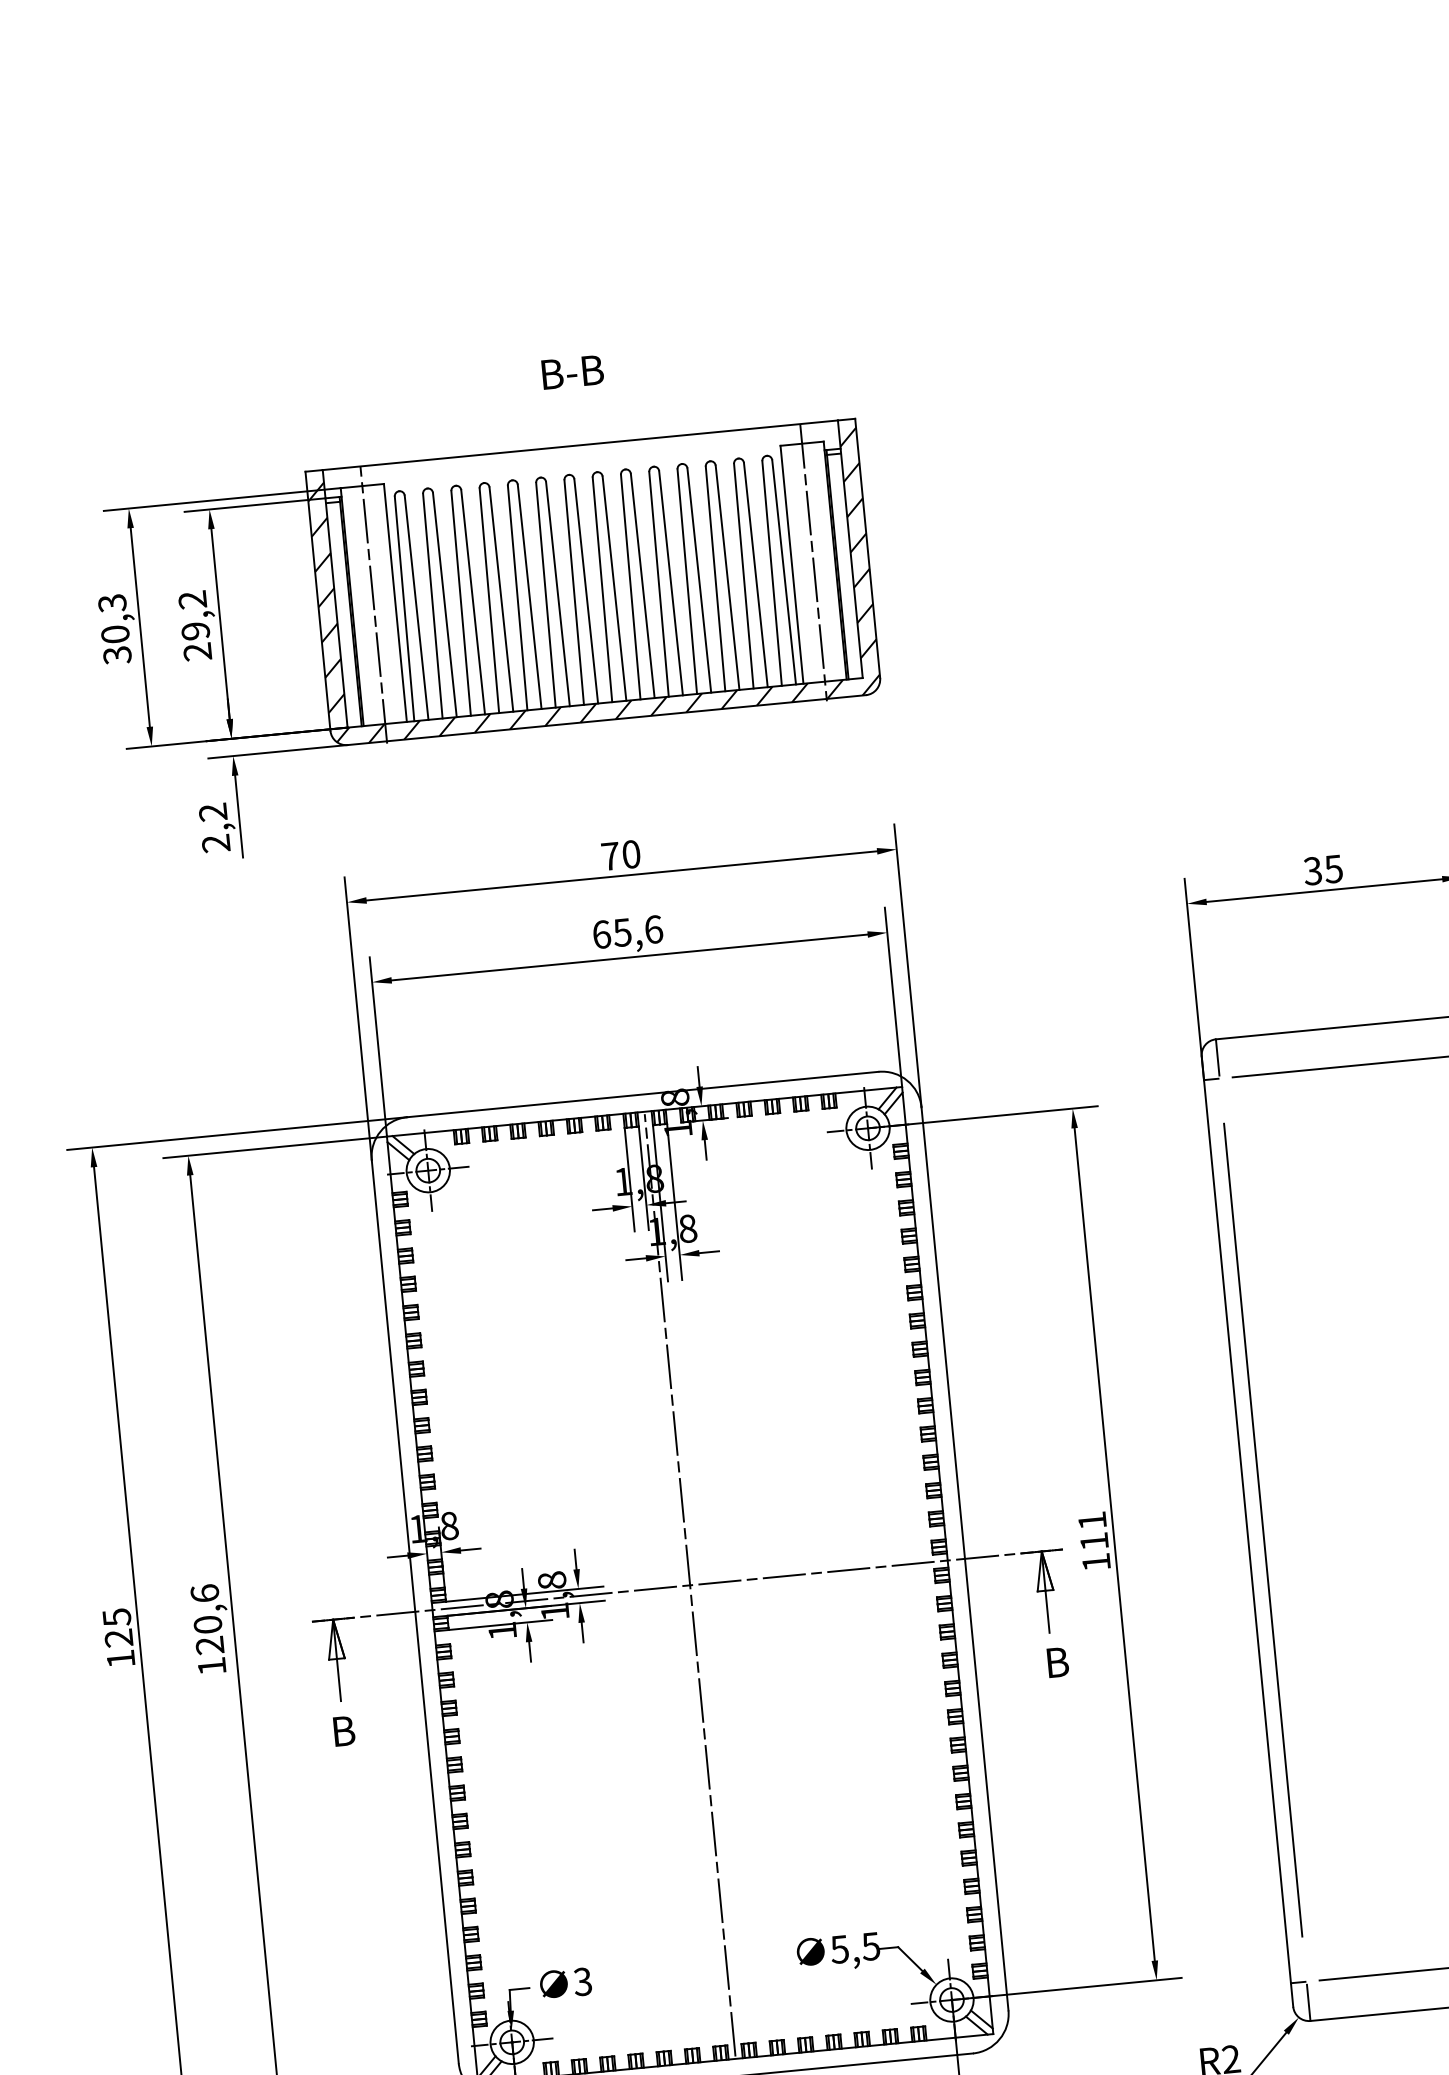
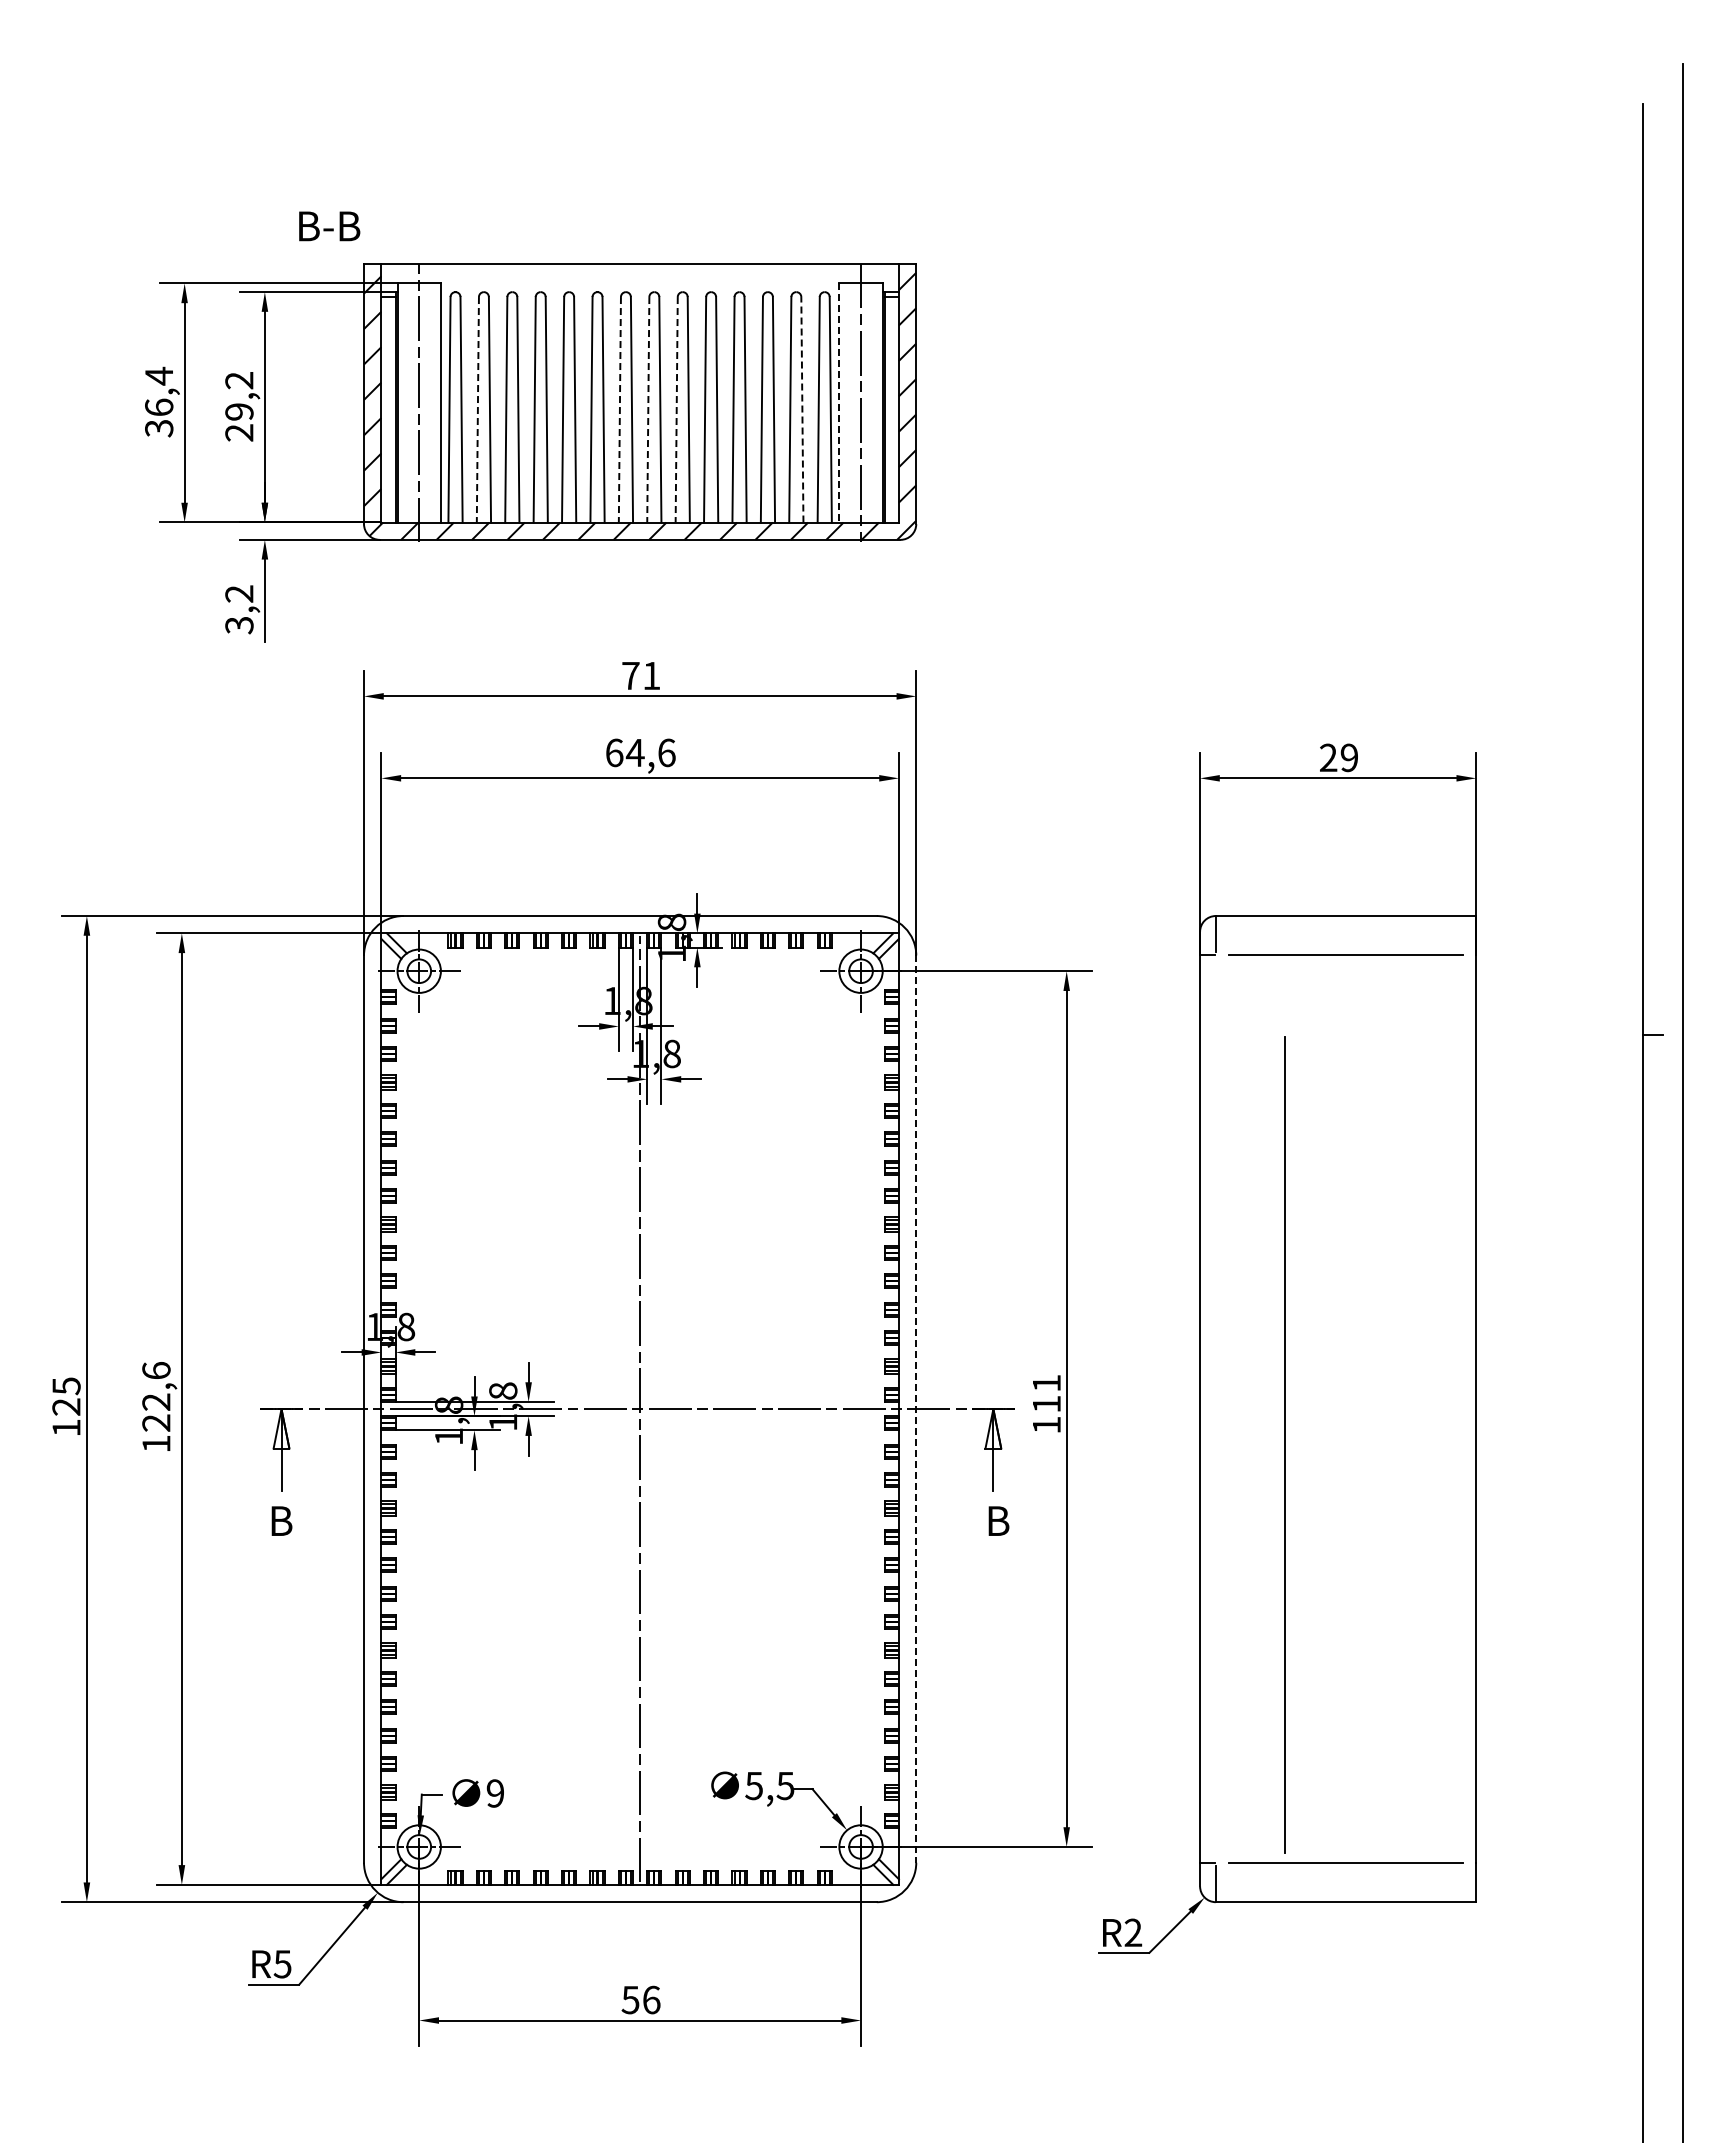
text: (572, 372) -> (329, 226), moved
line: (792, 565) -> (839, 403), solid -> dashed
line: (755, 574) -> (802, 409), solid -> dashed
line: (630, 586) -> (676, 409), solid -> dashed
line: (602, 589) -> (648, 409), solid -> dashed
line: (573, 592) -> (619, 409), solid -> dashed
line: (432, 605) -> (477, 409), solid -> dashed
text: (114, 617) -> (159, 390), 30,3 -> 36,4
text: (216, 843) -> (239, 625), 2,2 -> 3,2
text: (631, 854) -> (651, 675), 70 -> 71
text: (1322, 869) -> (1338, 757), 35 -> 29
text: (621, 933) -> (634, 753), 65,6 -> 64,6
line: (1262, 1529) -> (1284, 1444), moved
line: (965, 1559) -> (916, 1409), solid -> dashed
text: (207, 1624) -> (156, 1401), 120,6 -> 122,6
text: (582, 1981) -> (494, 1793), 3 -> 9

